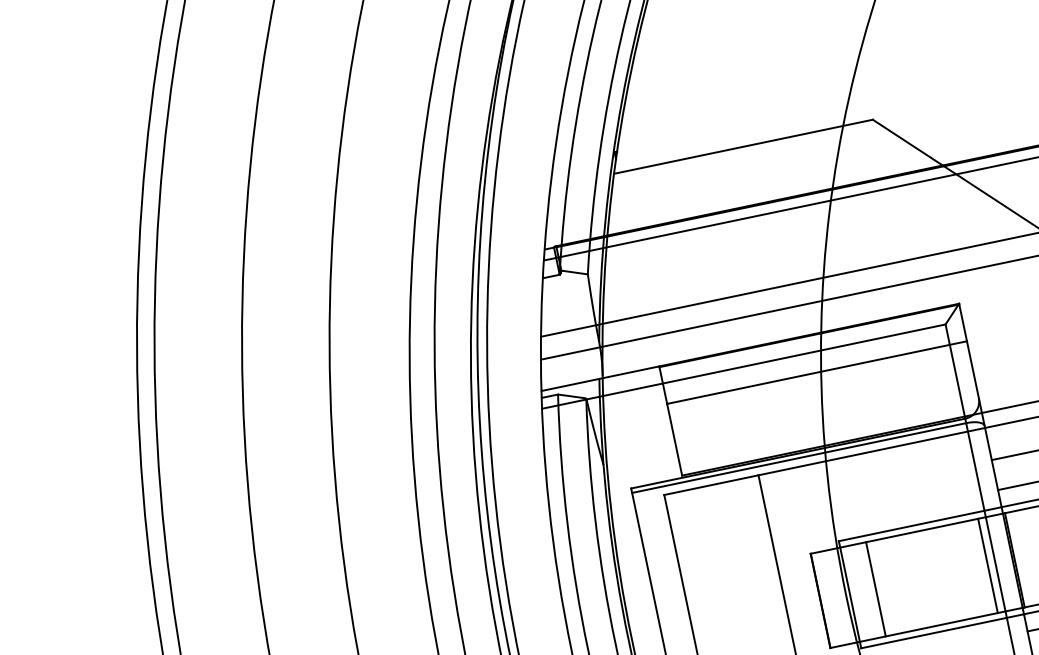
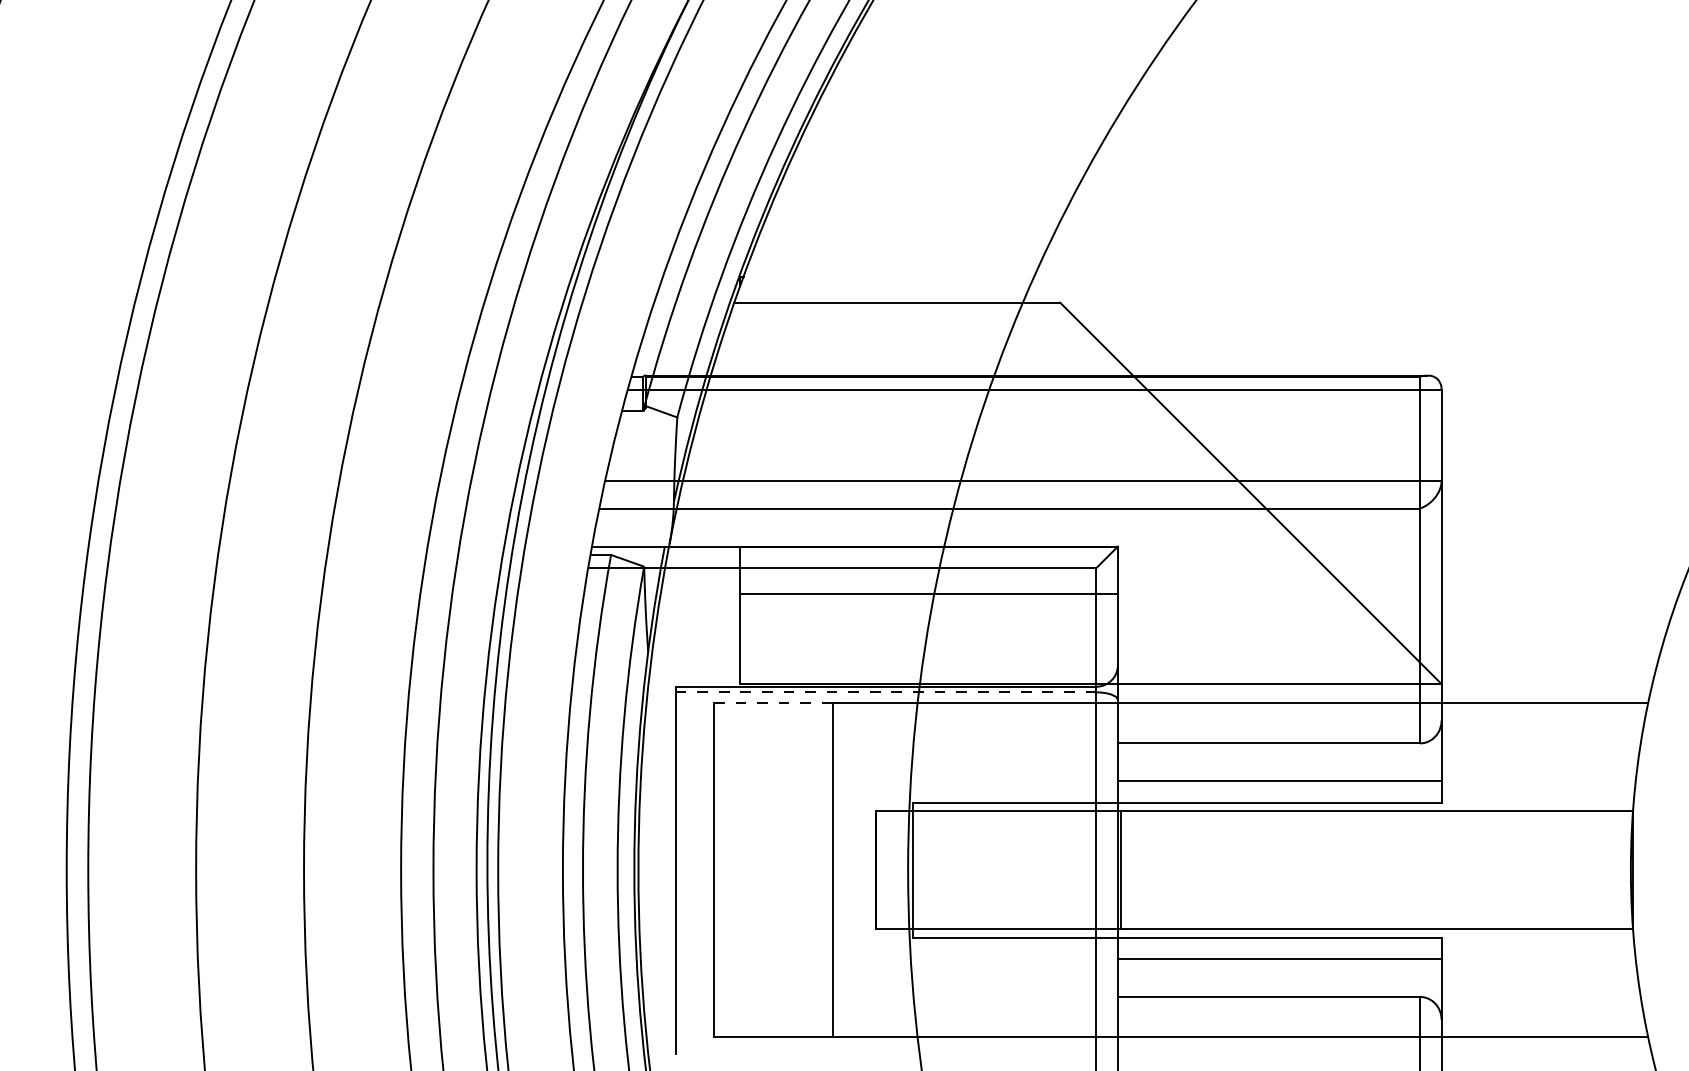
line: (798, 458) -> (885, 692), solid -> dashed
line: (710, 484) -> (772, 702), solid -> dashed
line: (987, 565) -> (1086, 869), removed
line: (875, 588) -> (945, 869), removed

